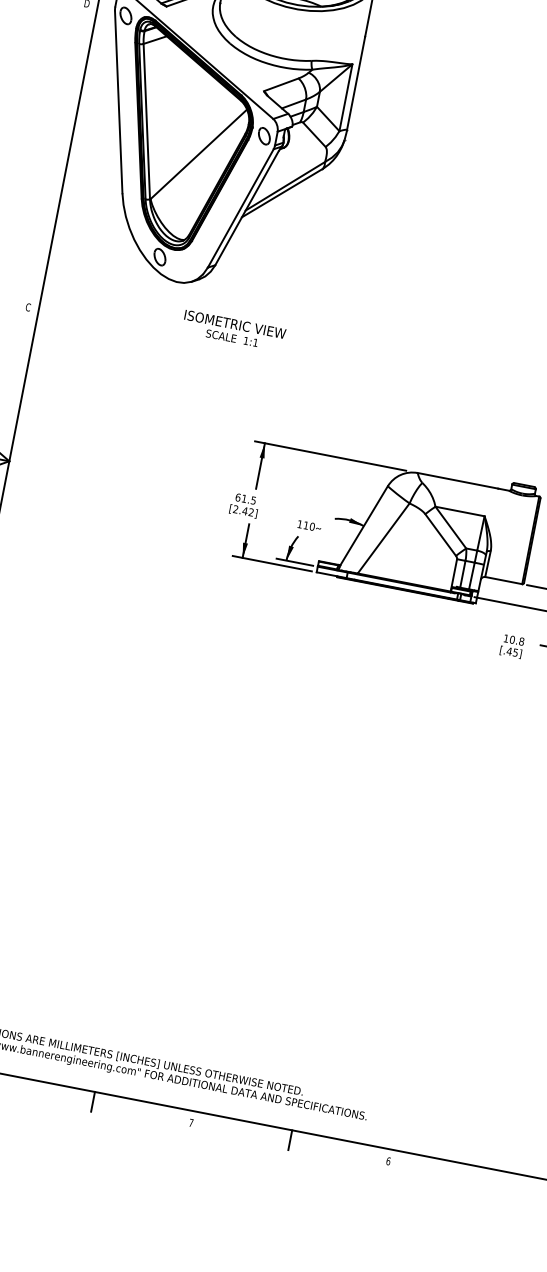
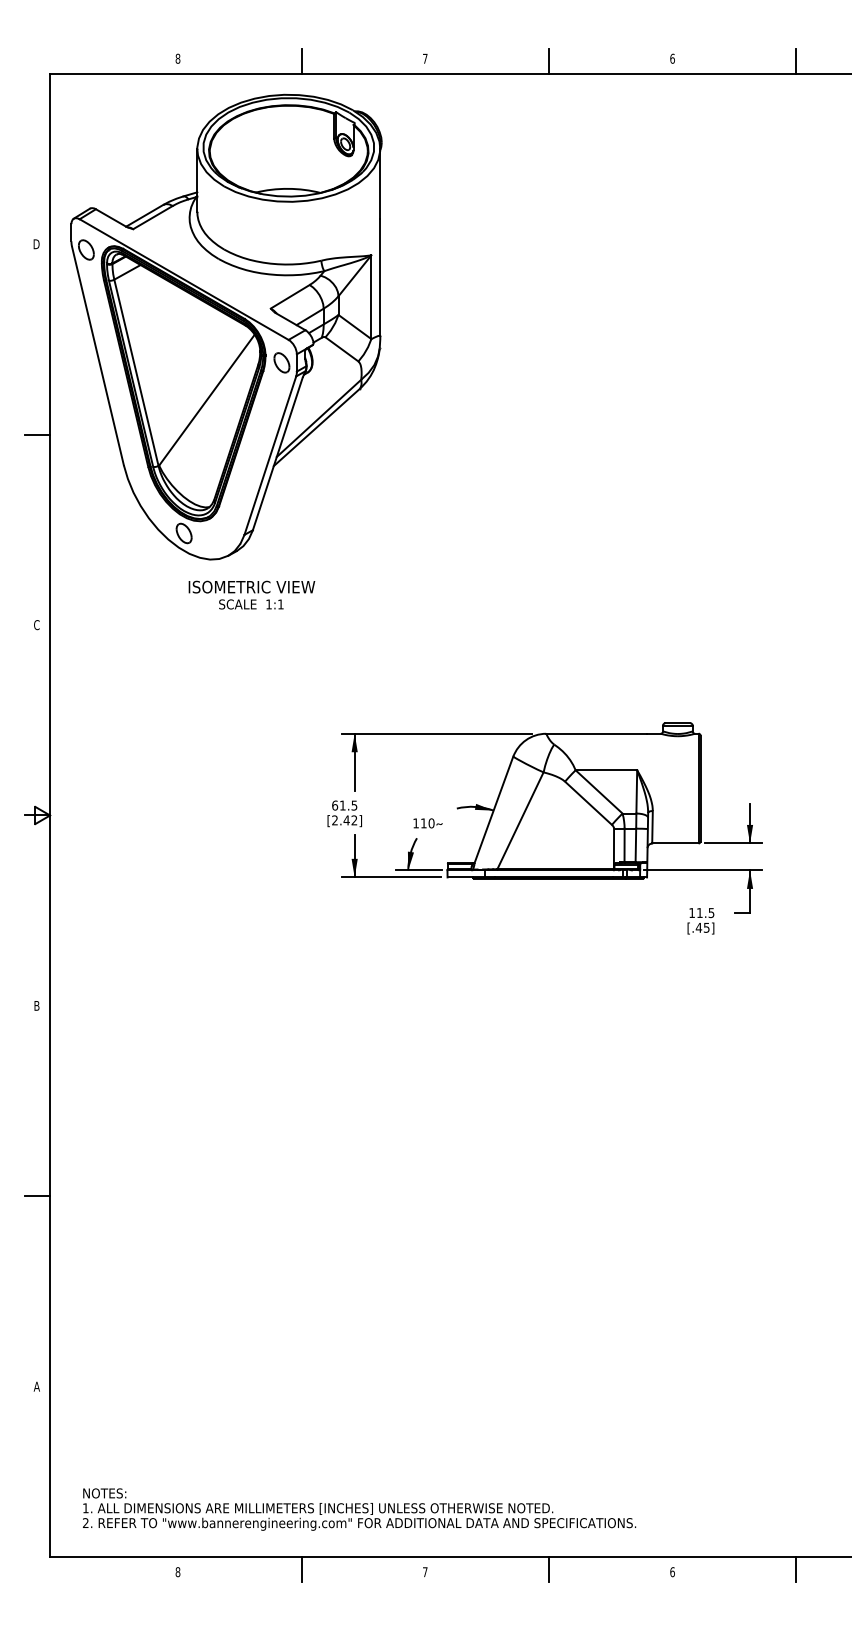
line: (58, 155) -> (37, 434), added
text: (233, 330) -> (251, 594), moved
text: (516, 641) -> (705, 913), 10.8 -> 11.5
line: (487, 1178) -> (796, 1569), added

